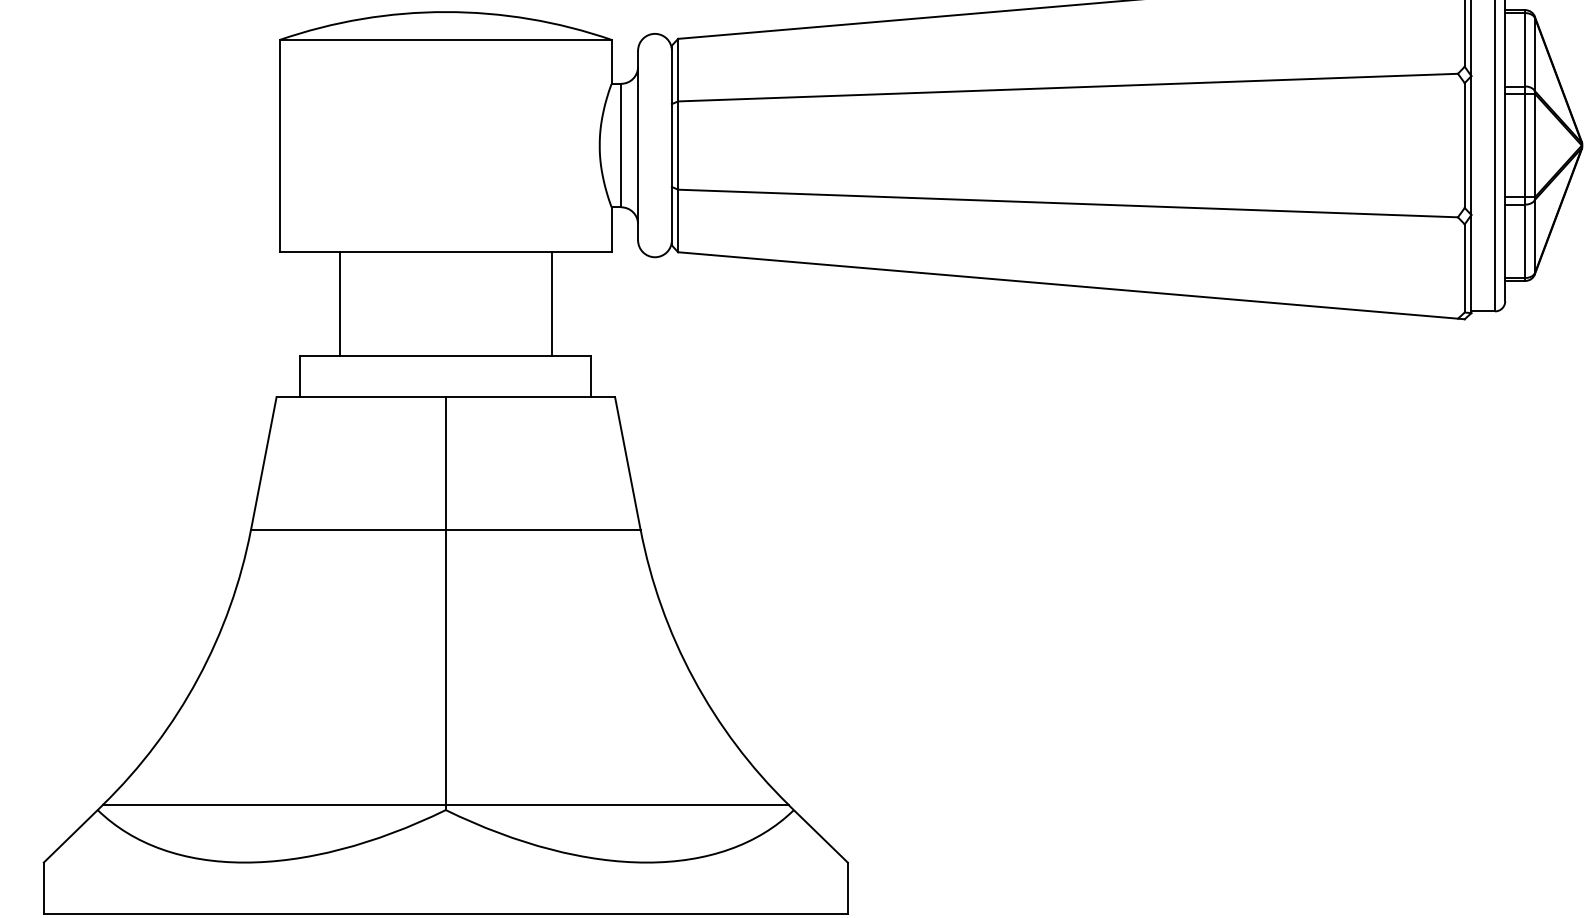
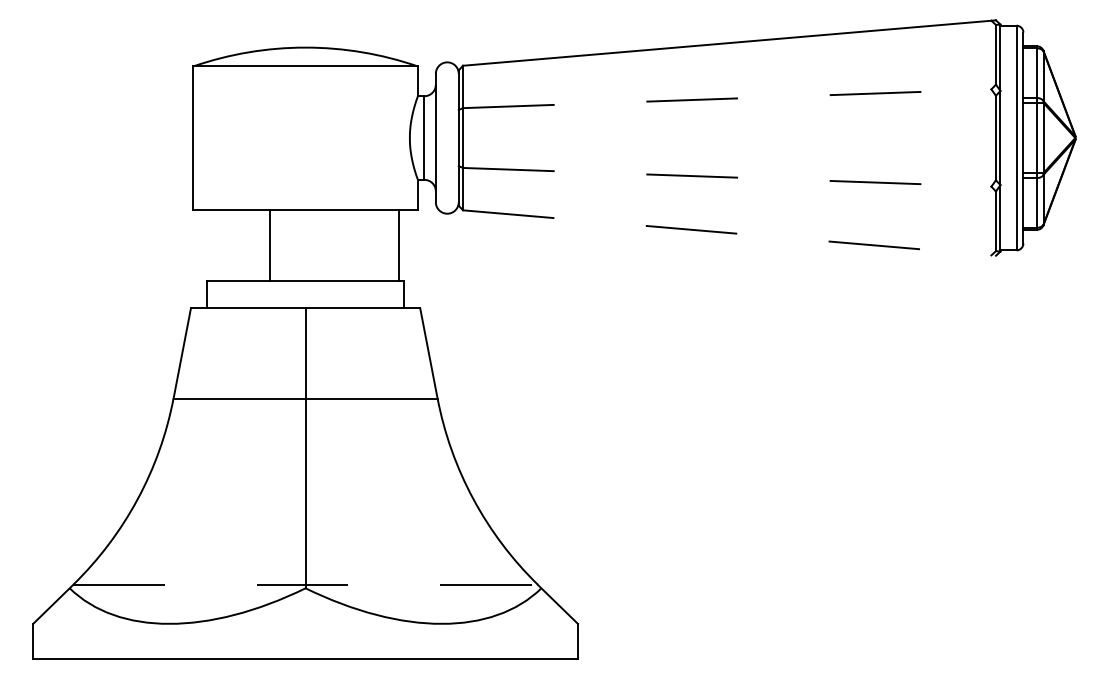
line: (1068, 87) -> (727, 98), solid -> dashed
line: (1068, 203) -> (727, 177), solid -> dashed
line: (1071, 286) -> (729, 233), solid -> dashed
line: (339, 302) -> (269, 244), moved
line: (551, 302) -> (399, 244), moved
line: (447, 804) -> (306, 584), solid -> dashed

